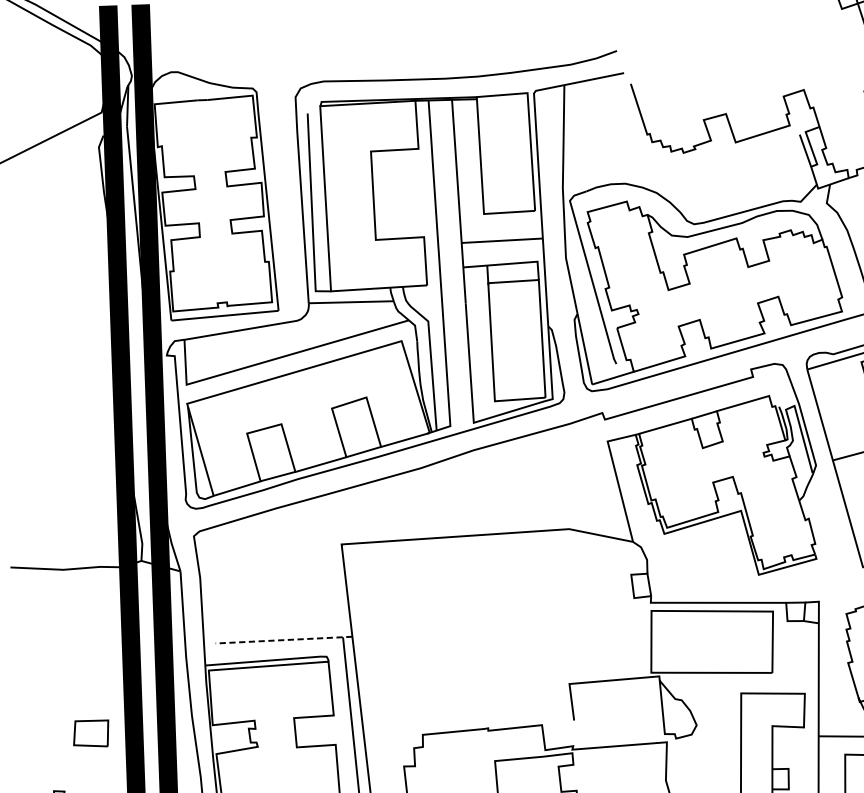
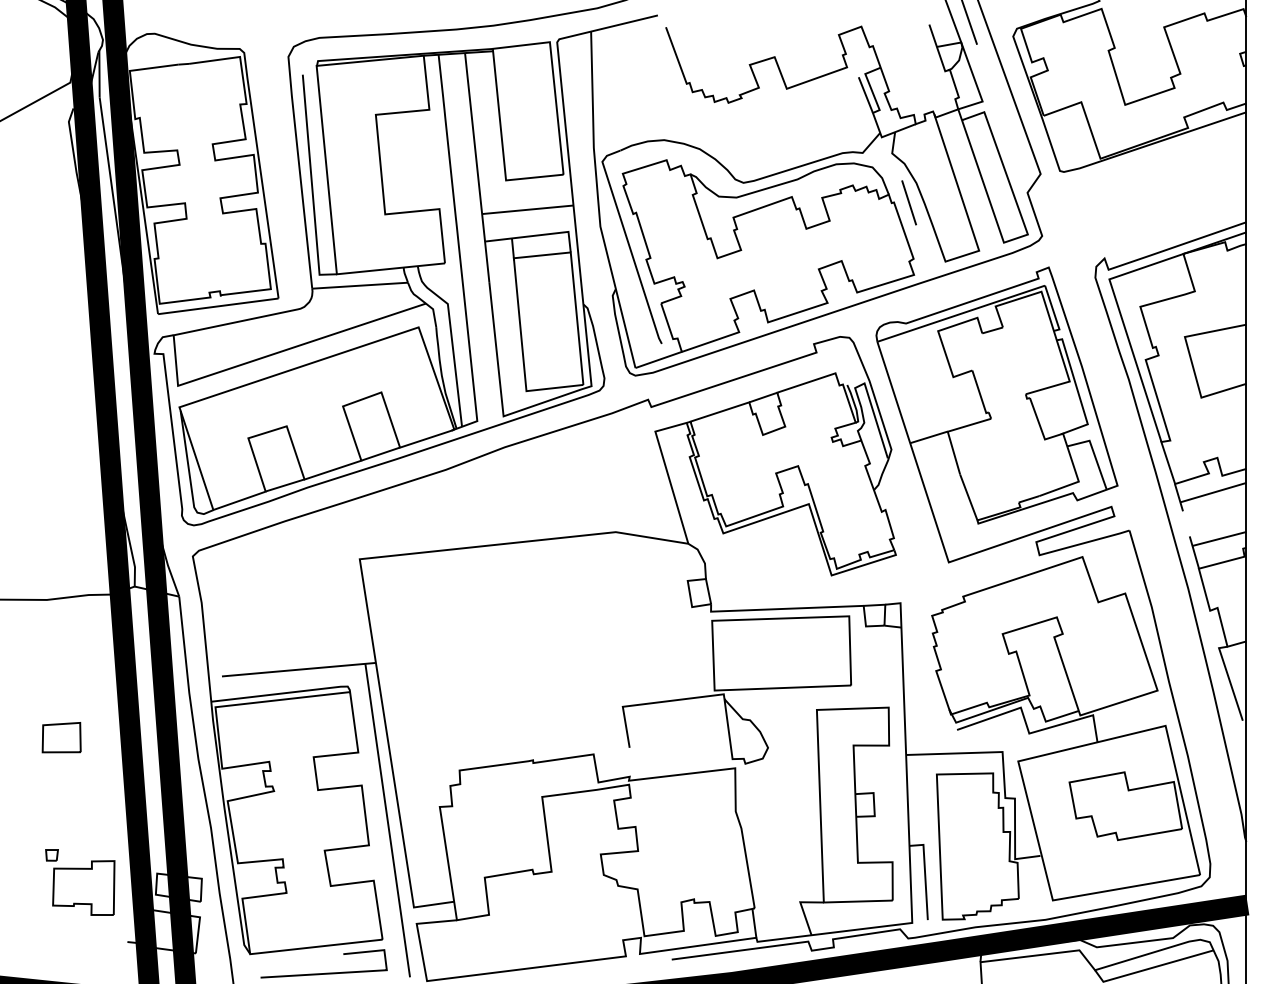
line: (839, 247) -> (908, 202), added
line: (283, 639) -> (298, 669), dashed -> solid
part: (91, 732) -> (61, 737), moved

